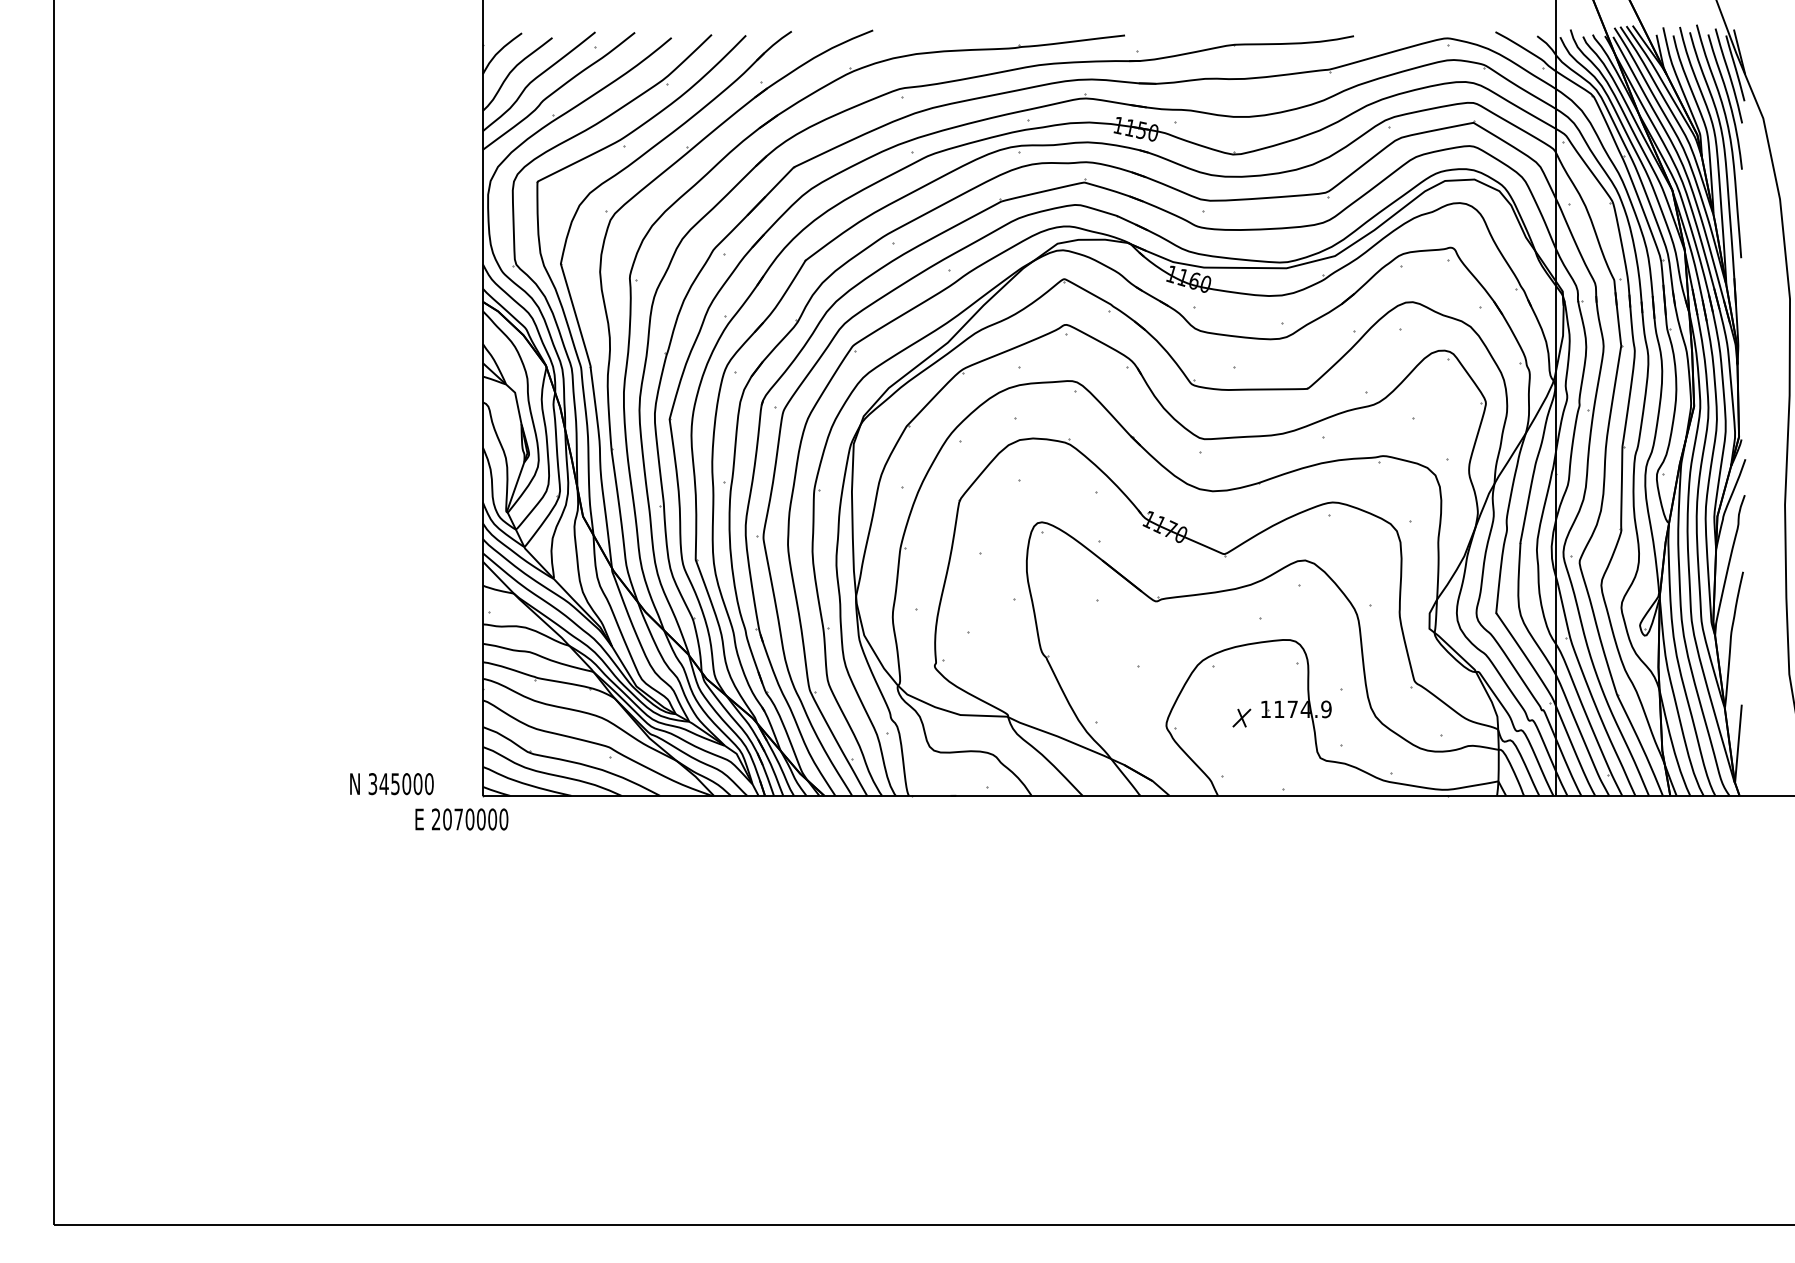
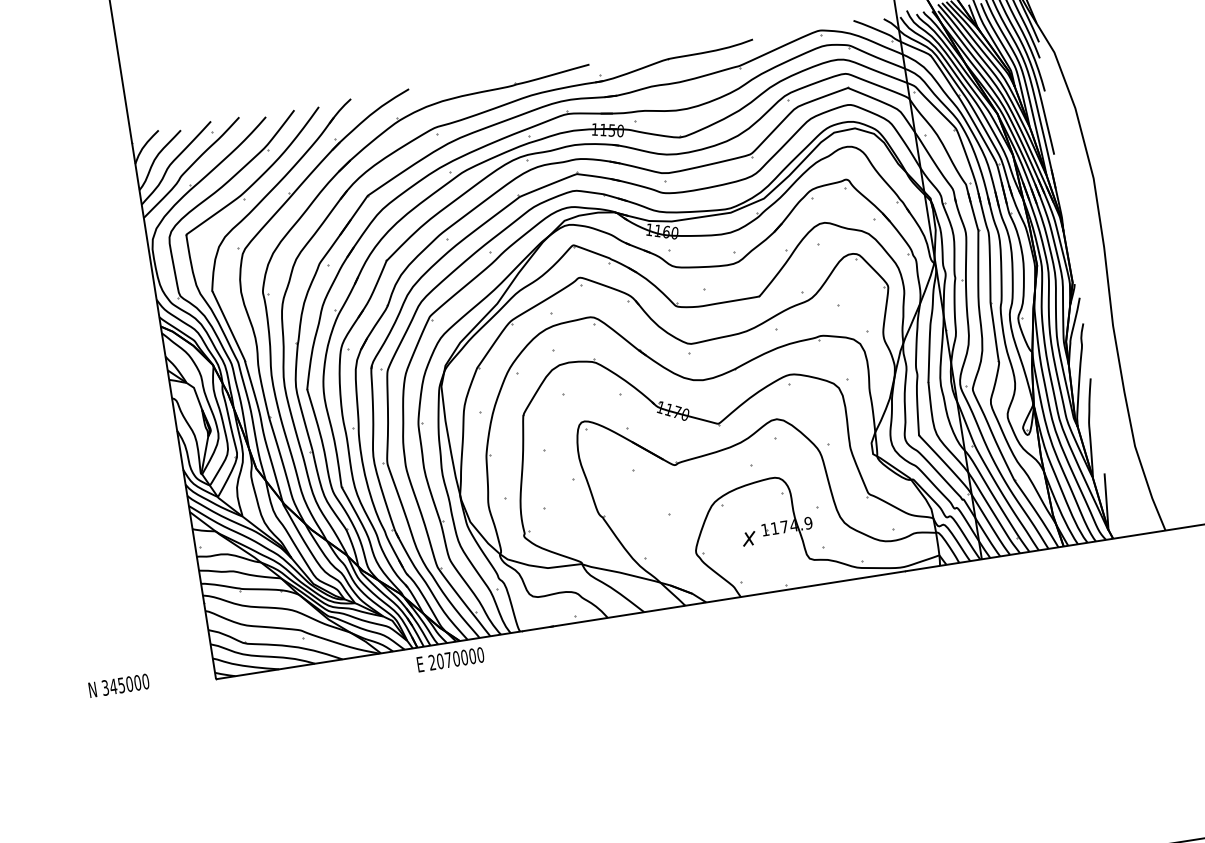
text: (391, 784) -> (118, 686), moved
text: (461, 819) -> (450, 659), moved

